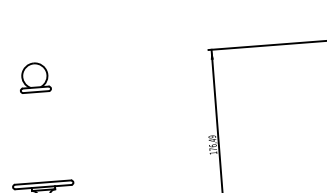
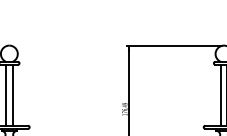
line: (44, 135) -> (12, 94), added
line: (33, 136) -> (5, 94), added

